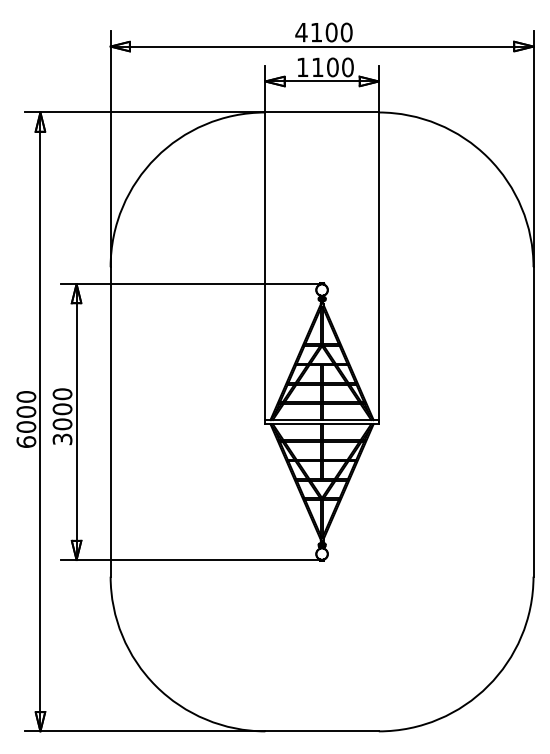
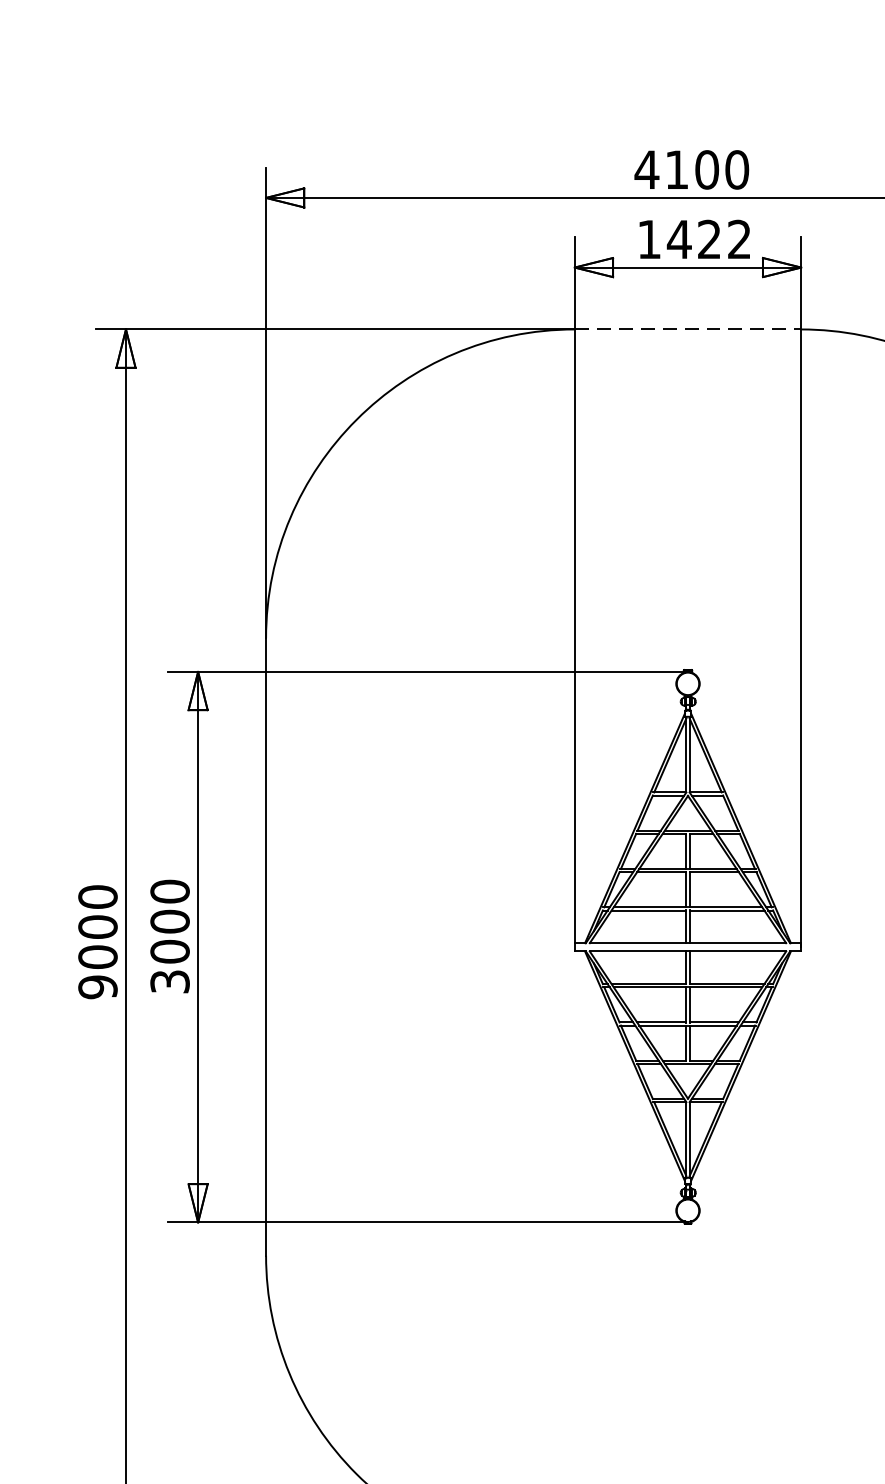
text: (332, 67) -> (708, 239), 1100 -> 1422
line: (322, 112) -> (688, 329), solid -> dashed
text: (26, 442) -> (98, 987), 6000 -> 9000

